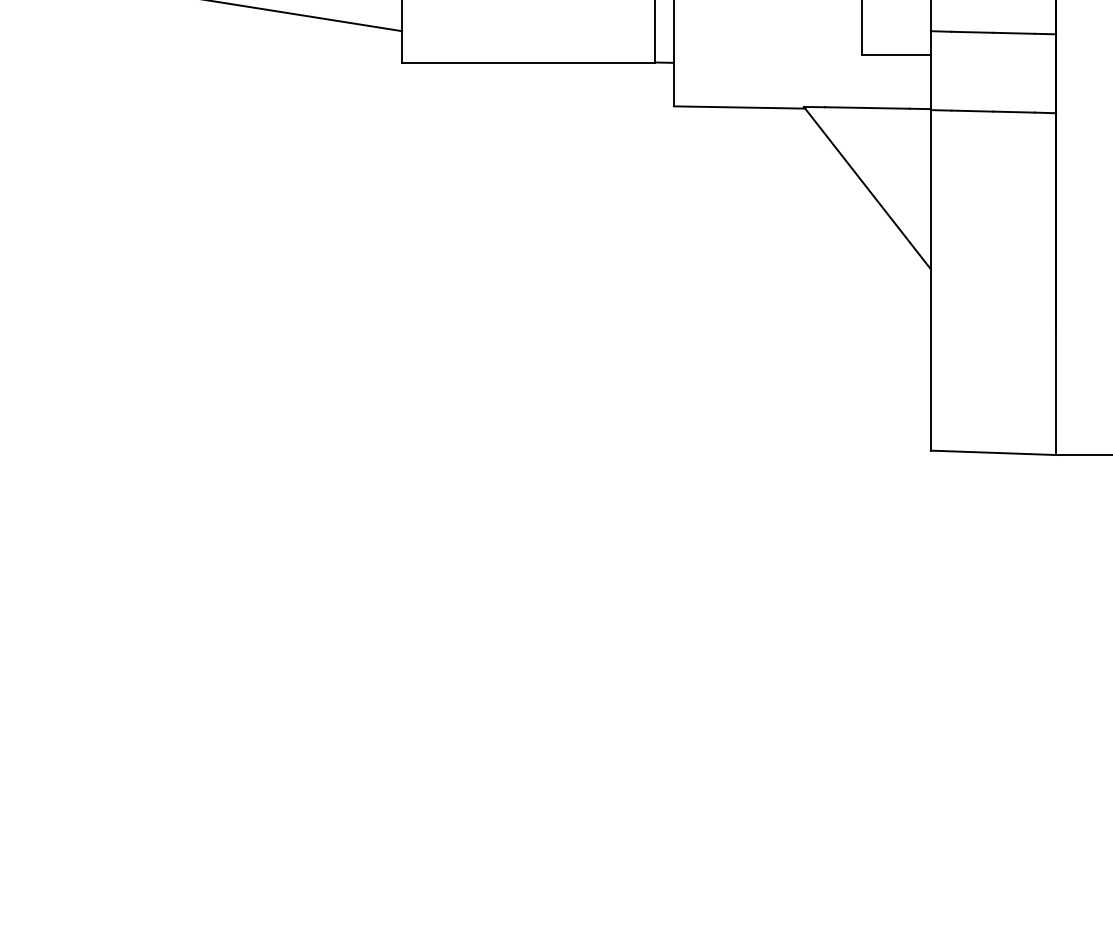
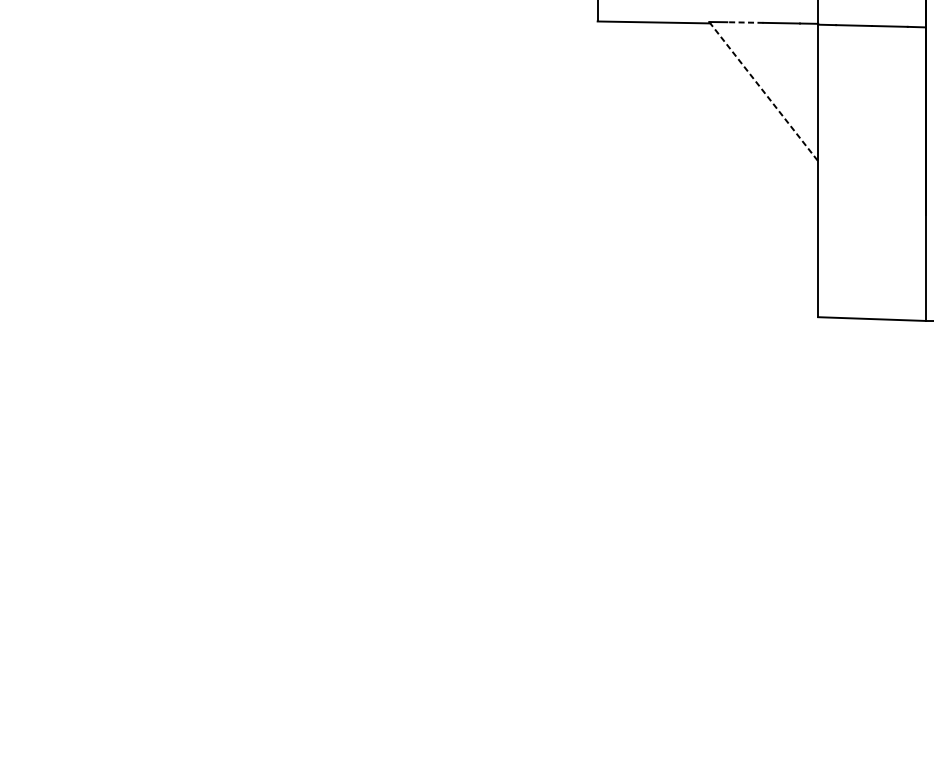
line: (845, 107) -> (744, 22), solid -> dashed
line: (867, 188) -> (763, 92), solid -> dashed

